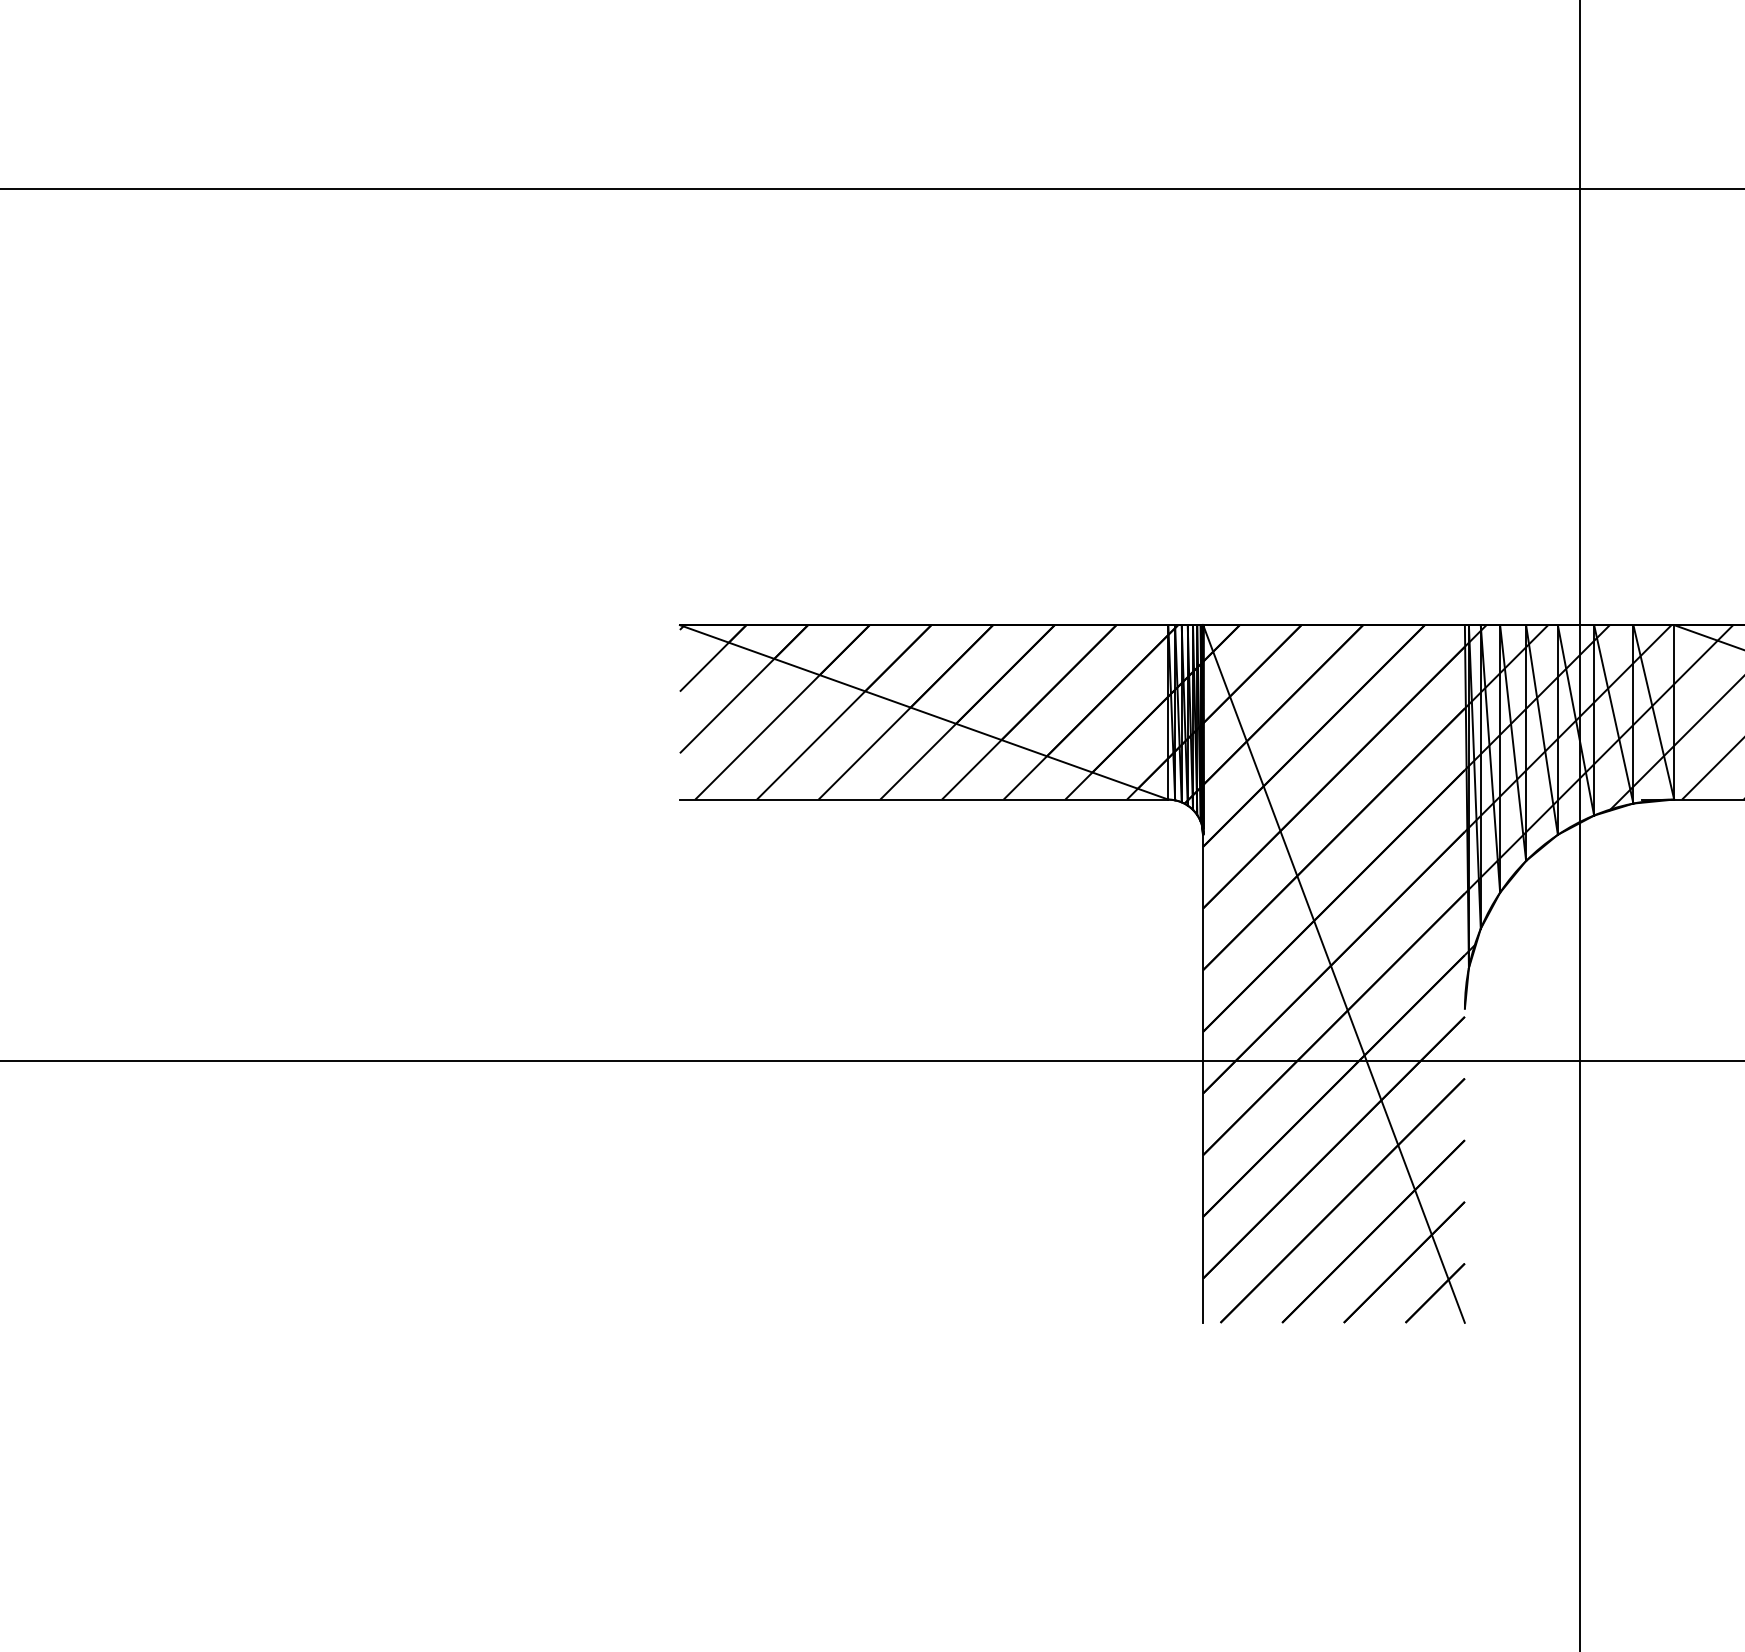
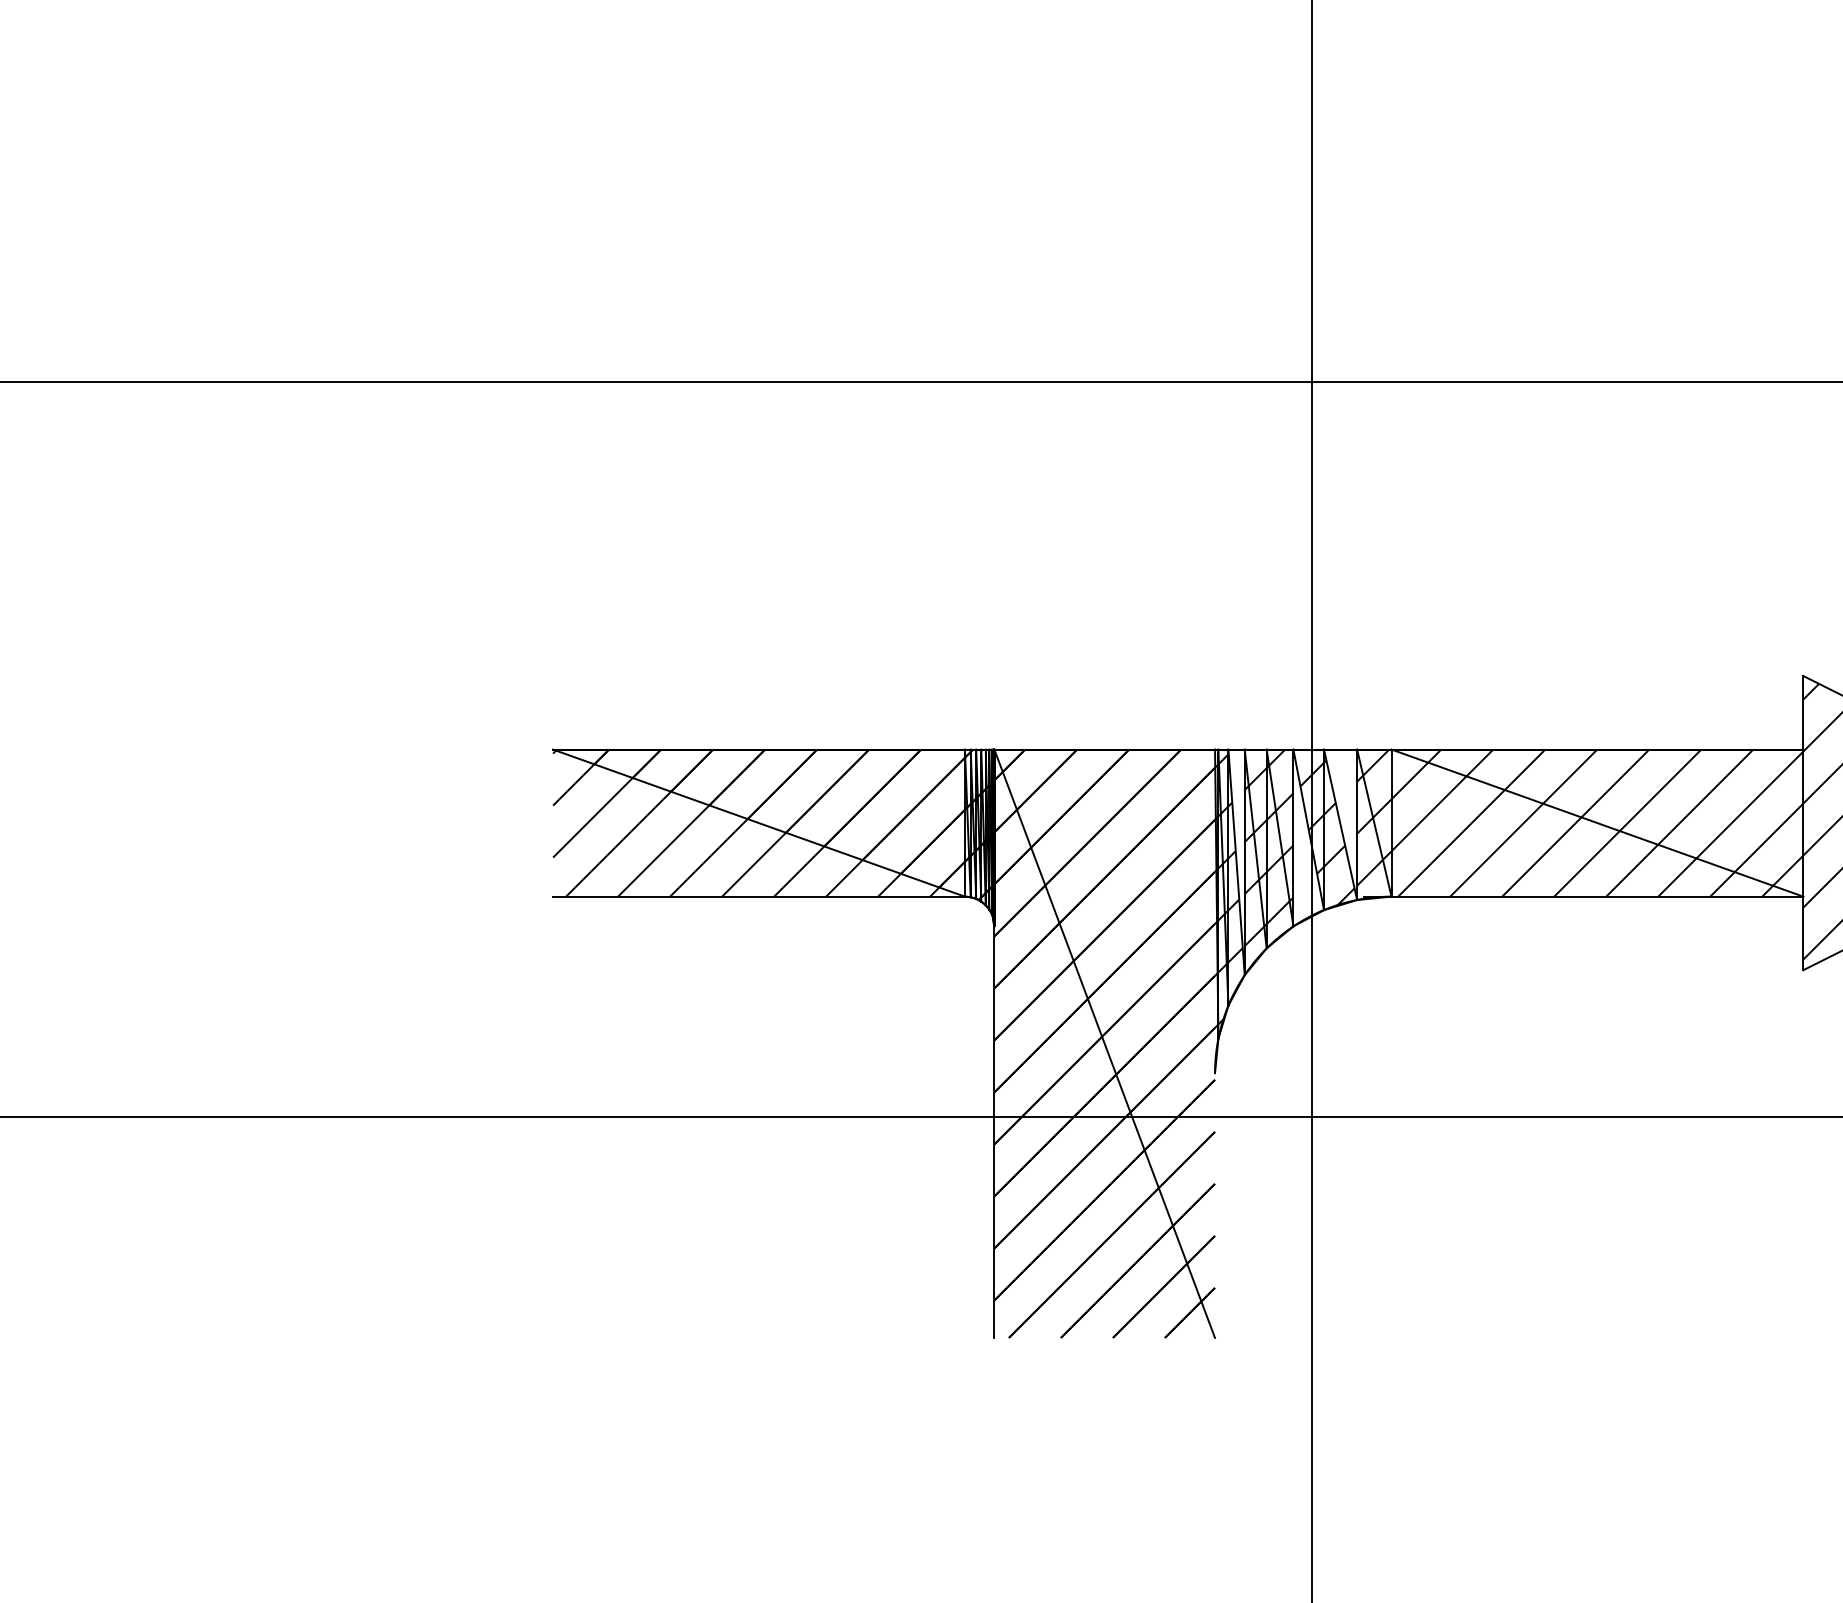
hatch: (1614, 706) -> (1341, 818), removed
hatch: (1572, 734) -> (1305, 841), removed
hatch: (1490, 742) -> (1236, 848), removed

